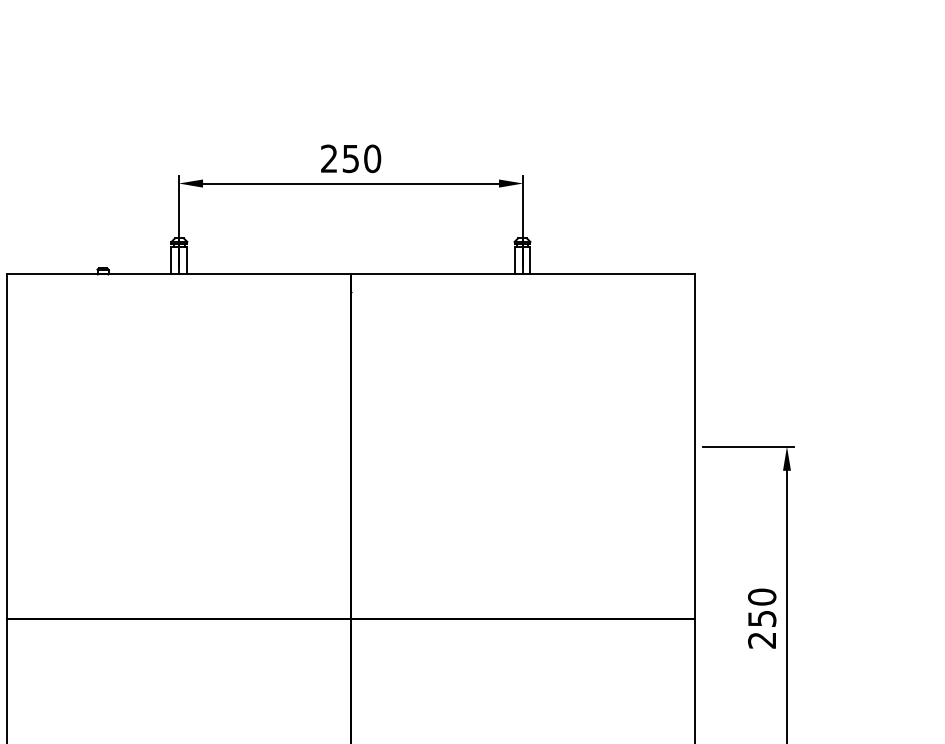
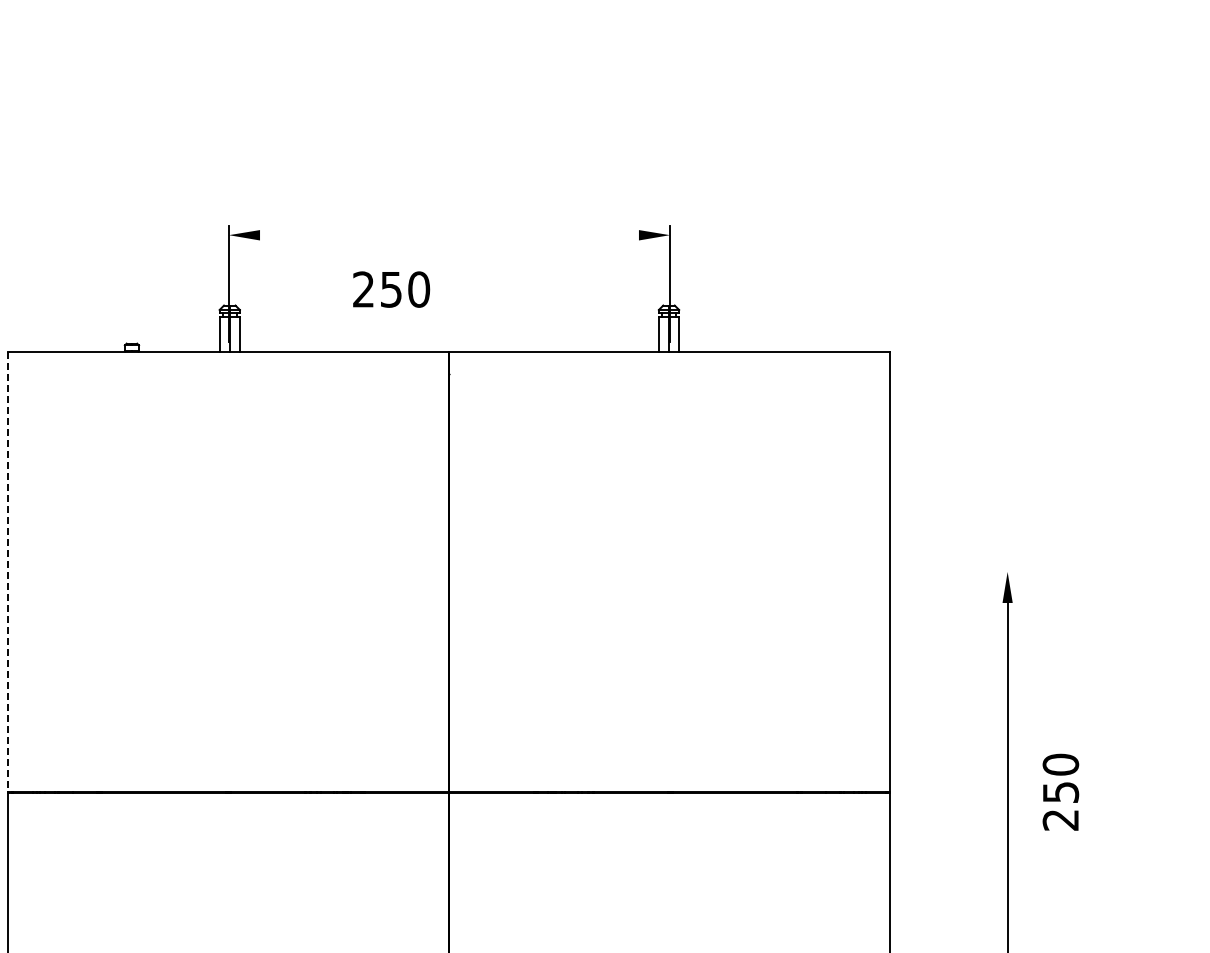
text: (351, 158) -> (391, 289), moved
line: (351, 183) -> (449, 235), removed
line: (6, 446) -> (8, 572), solid -> dashed
line: (747, 446) -> (957, 571), removed
text: (761, 618) -> (1060, 791), moved

